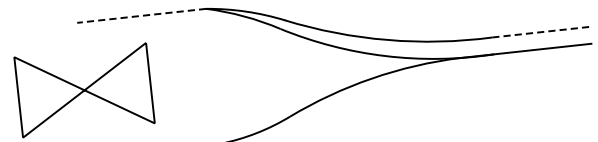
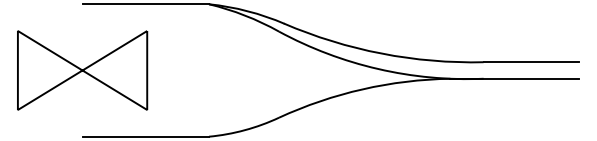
line: (141, 16) -> (145, 4), dashed -> solid
line: (541, 32) -> (531, 62), dashed -> solid

